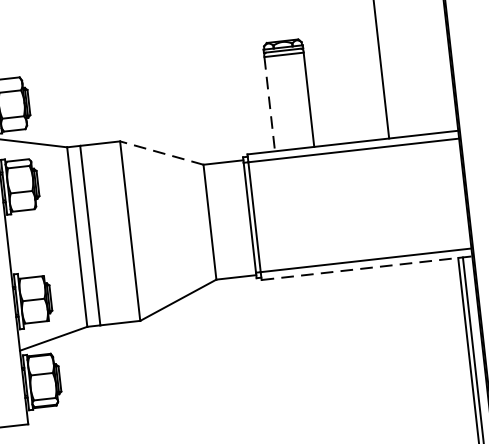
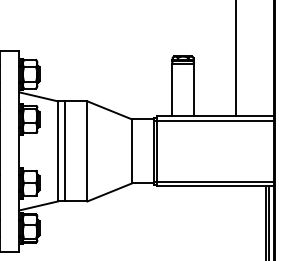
line: (270, 104) -> (172, 90), dashed -> solid
line: (161, 153) -> (109, 110), dashed -> solid
line: (366, 268) -> (215, 186), dashed -> solid

